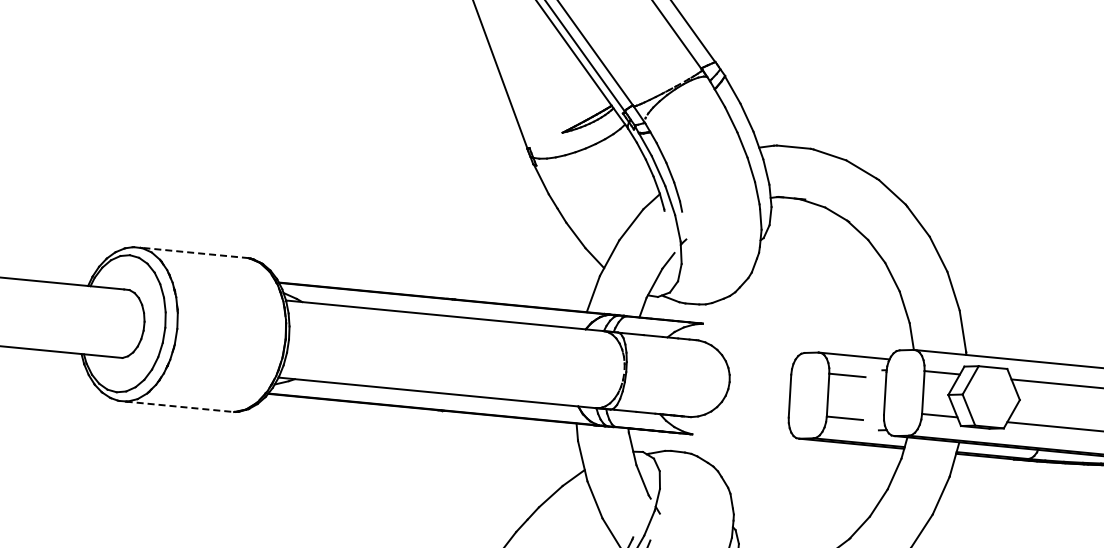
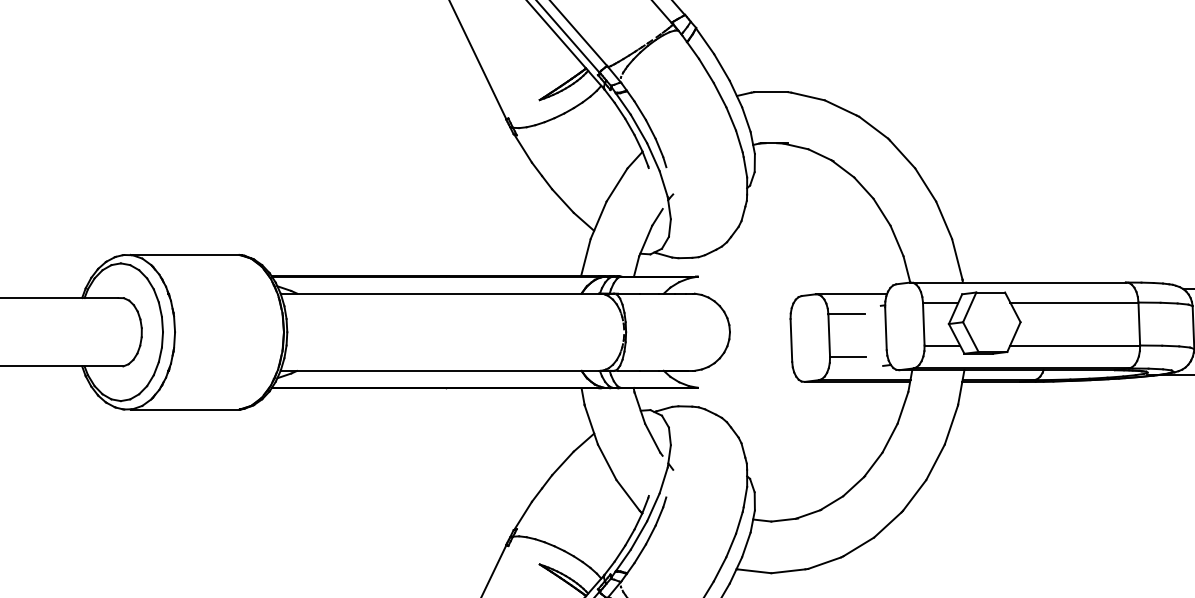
line: (194, 252) -> (184, 254), dashed -> solid
line: (180, 406) -> (185, 409), dashed -> solid

